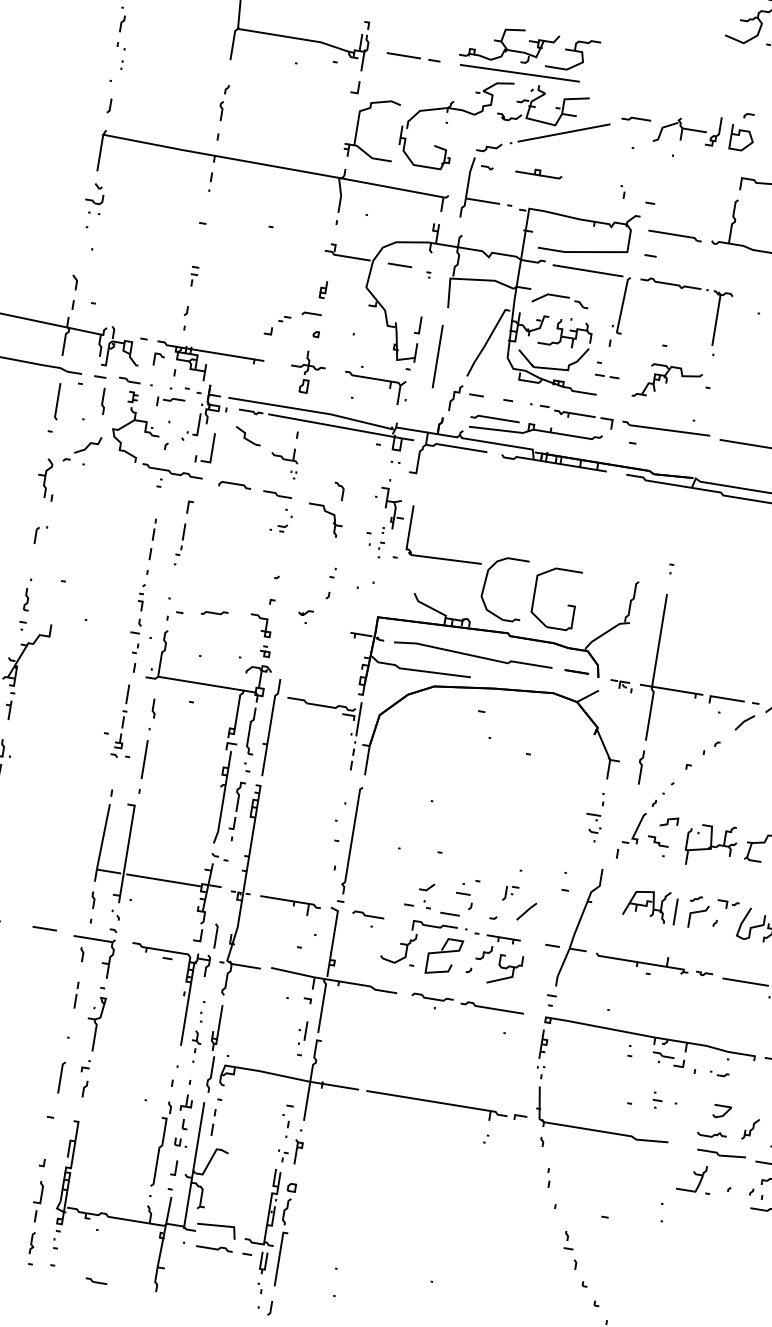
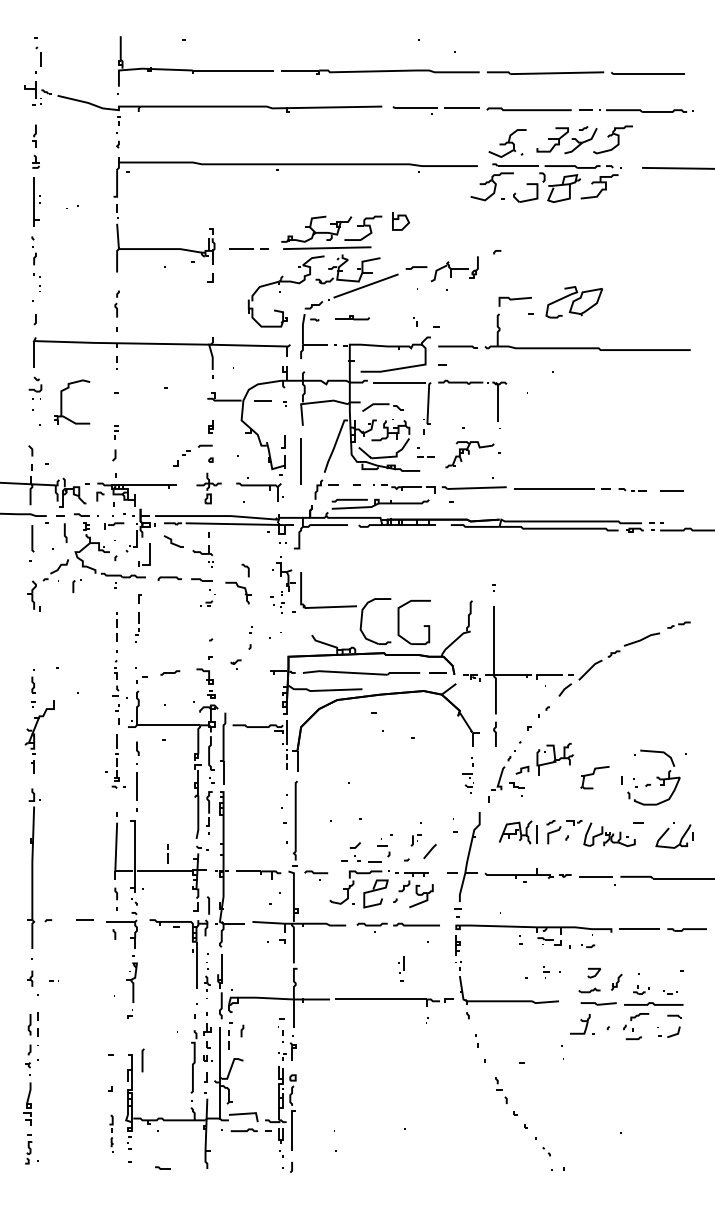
part: (359, 125) -> (62, 401), moved
part: (742, 138) -> (401, 221), moved
part: (185, 317) -> (114, 463), size x1.6
part: (40, 535) -> (76, 586), moved
part: (710, 844) -> (554, 758), moved
line: (75, 993) -> (167, 853), moved
part: (301, 1037) -> (401, 968), moved
line: (60, 1077) -> (142, 1060), moved
line: (85, 1088) -> (242, 1030), moved
part: (34, 1223) -> (111, 1133), size x0.6

